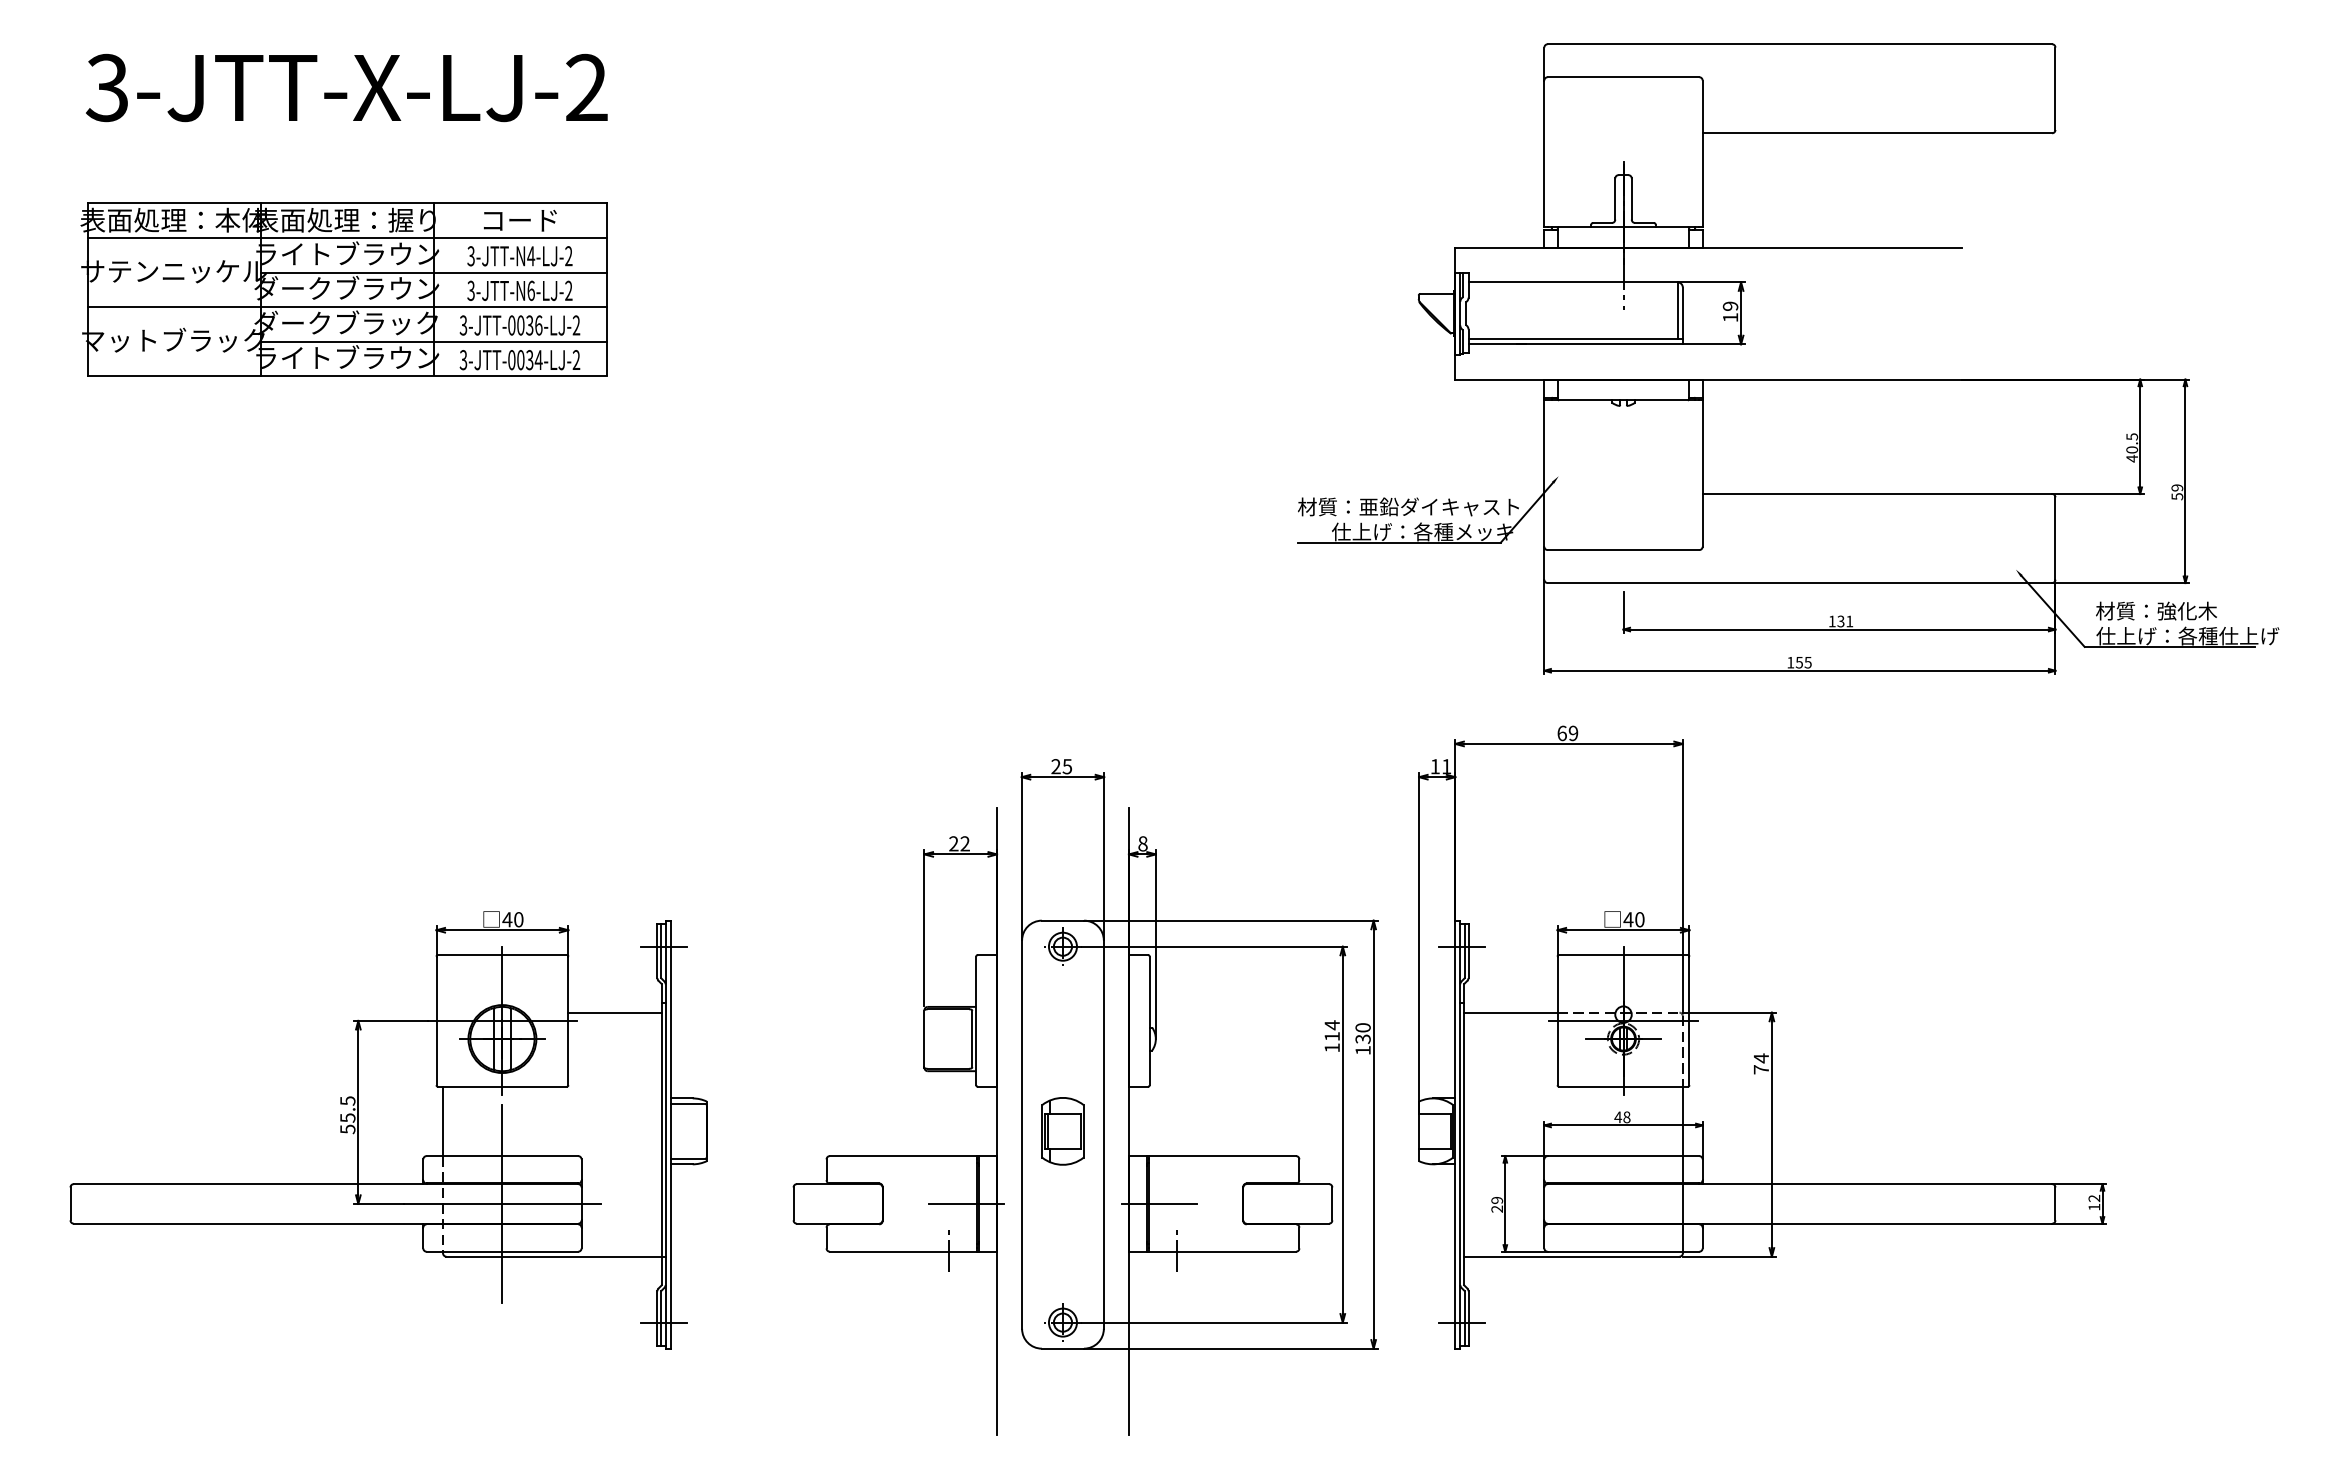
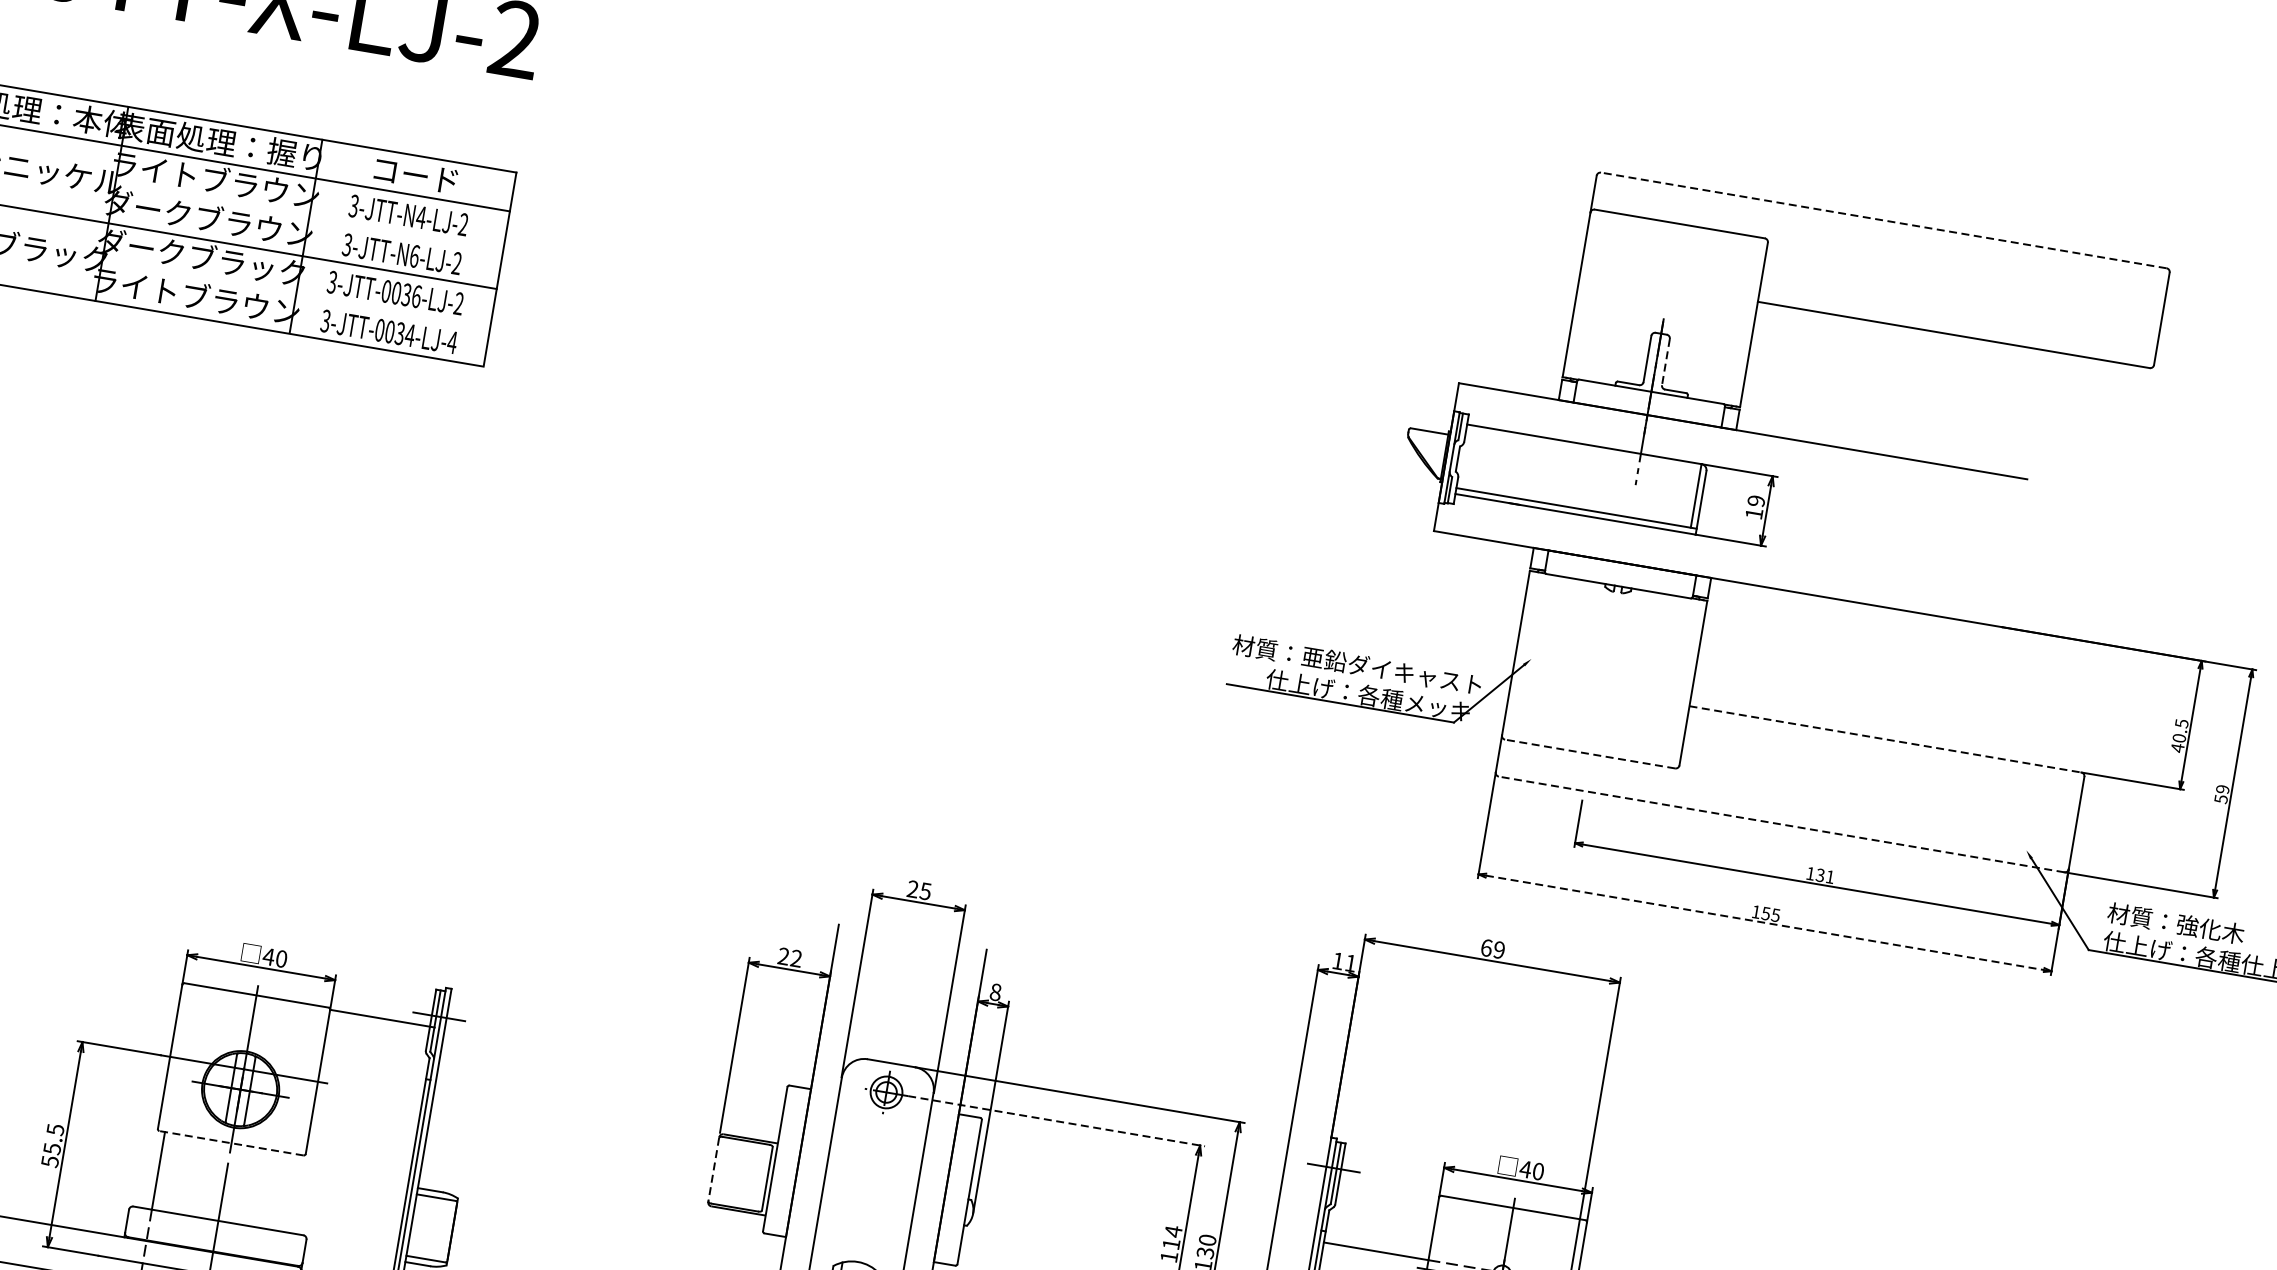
line: (1799, 44) -> (1883, 220), solid -> dashed
line: (1631, 199) -> (1665, 362), solid -> dashed
line: (433, 272) -> (308, 217), removed
line: (433, 341) -> (295, 294), removed
text: (576, 359) -> (452, 341), 3-JTT-0034-LJ-2 -> 3-JTT-0034-LJ-4
line: (1877, 494) -> (1885, 739), solid -> dashed
line: (1623, 550) -> (1590, 754), solid -> dashed
line: (1799, 583) -> (1781, 824), solid -> dashed
line: (1799, 670) -> (1764, 922), solid -> dashed
line: (1215, 946) -> (1057, 1121), solid -> dashed
line: (614, 1012) -> (381, 1018), moved
line: (924, 1039) -> (713, 1170), solid -> dashed
line: (501, 1086) -> (230, 1142), solid -> dashed

